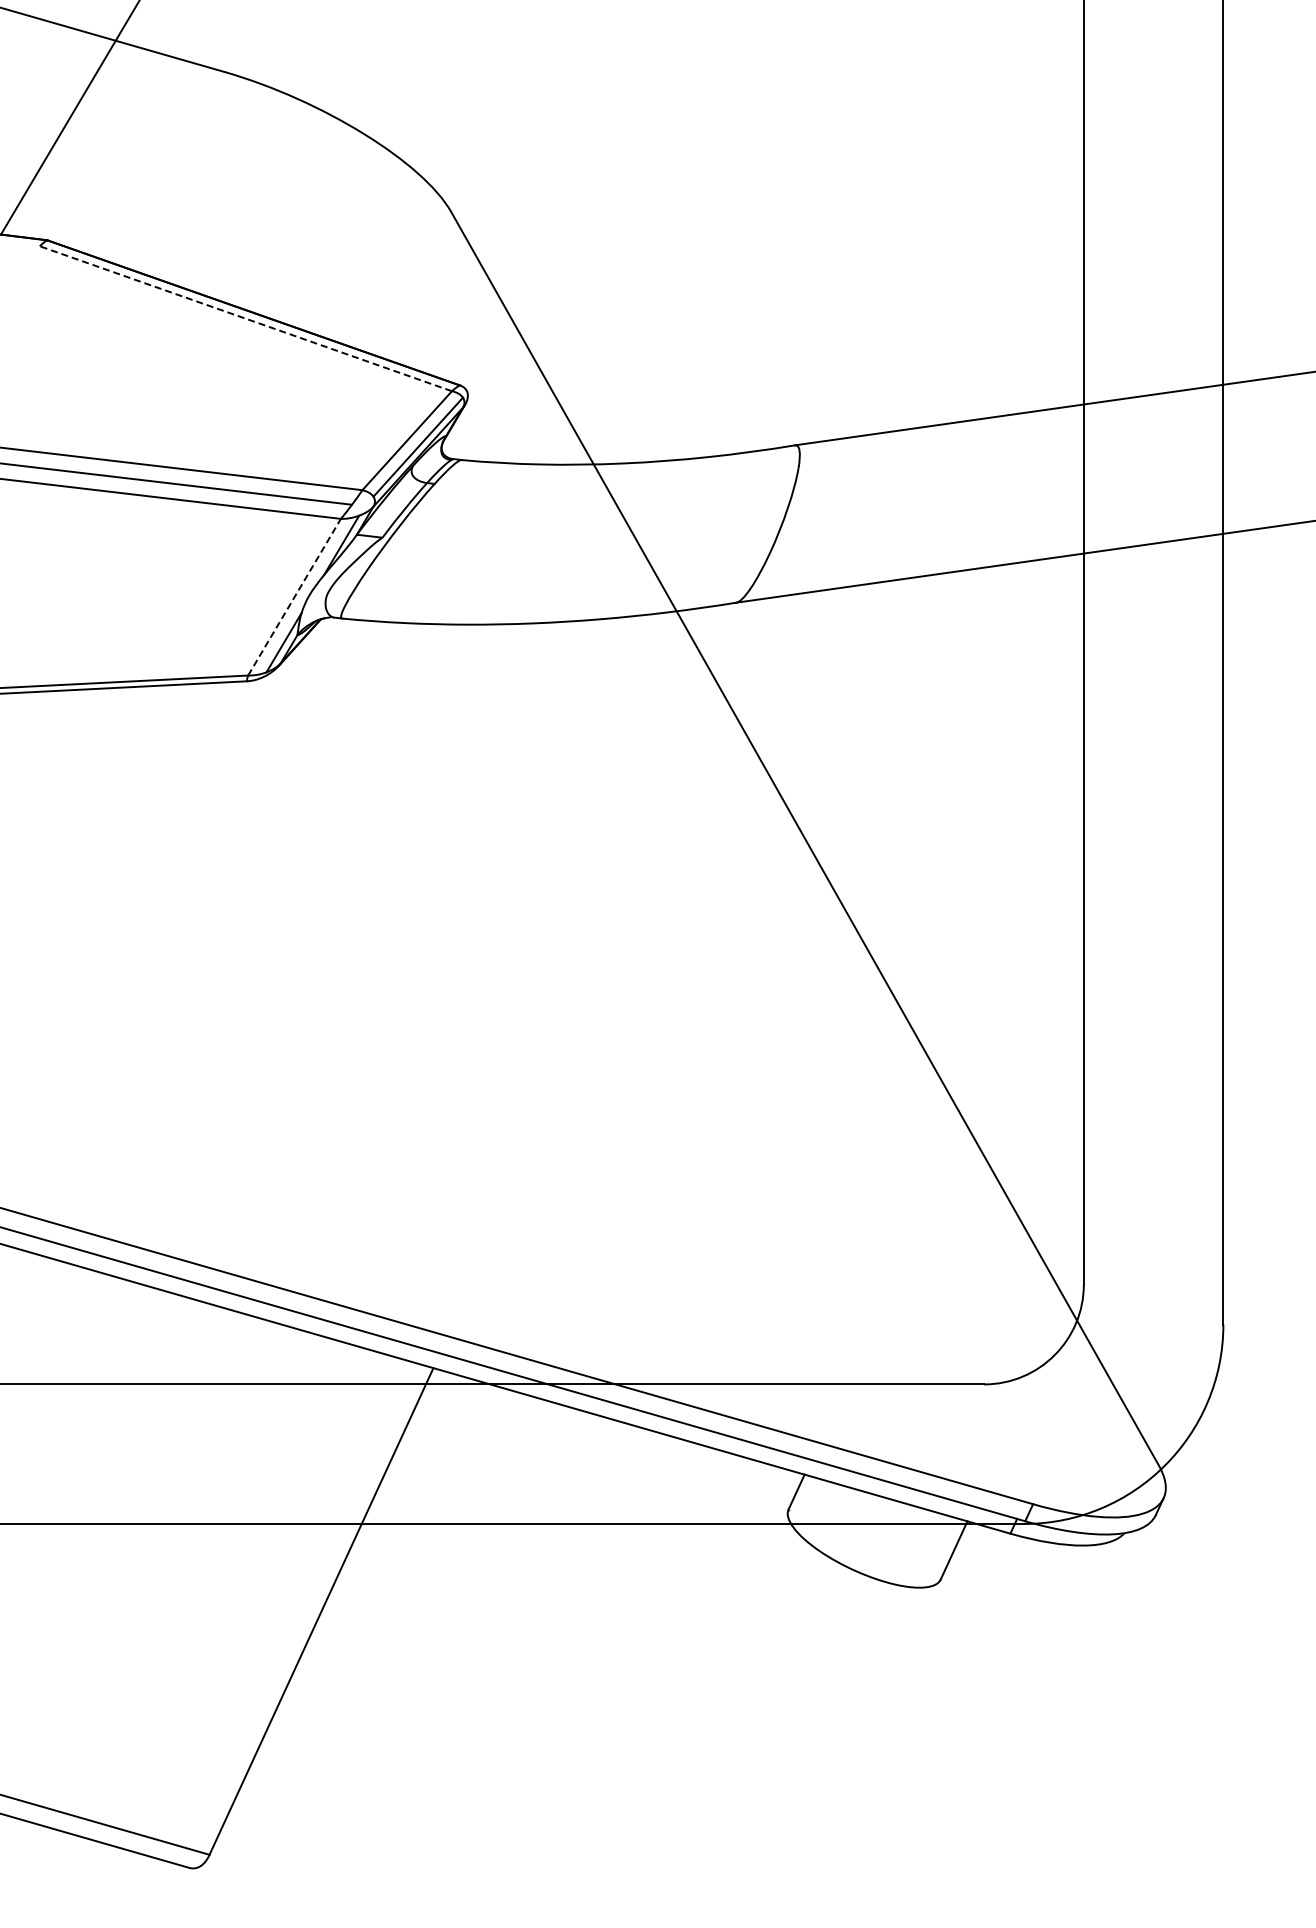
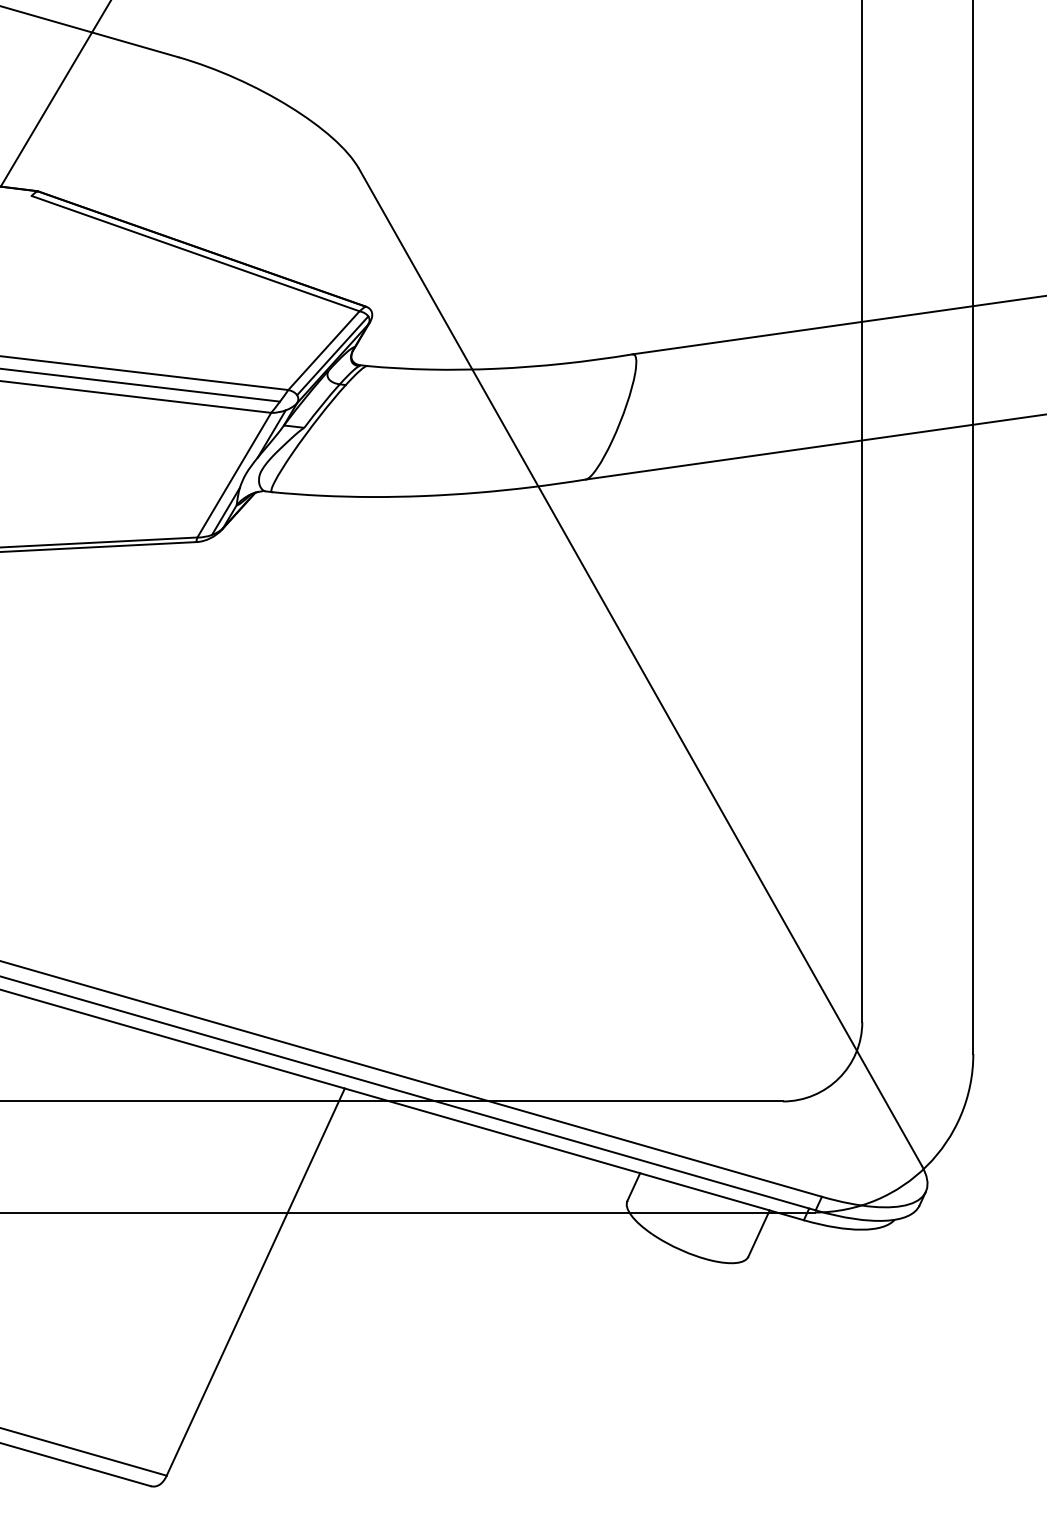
line: (245, 318) -> (195, 253), dashed -> solid
line: (294, 596) -> (234, 474), dashed -> solid

